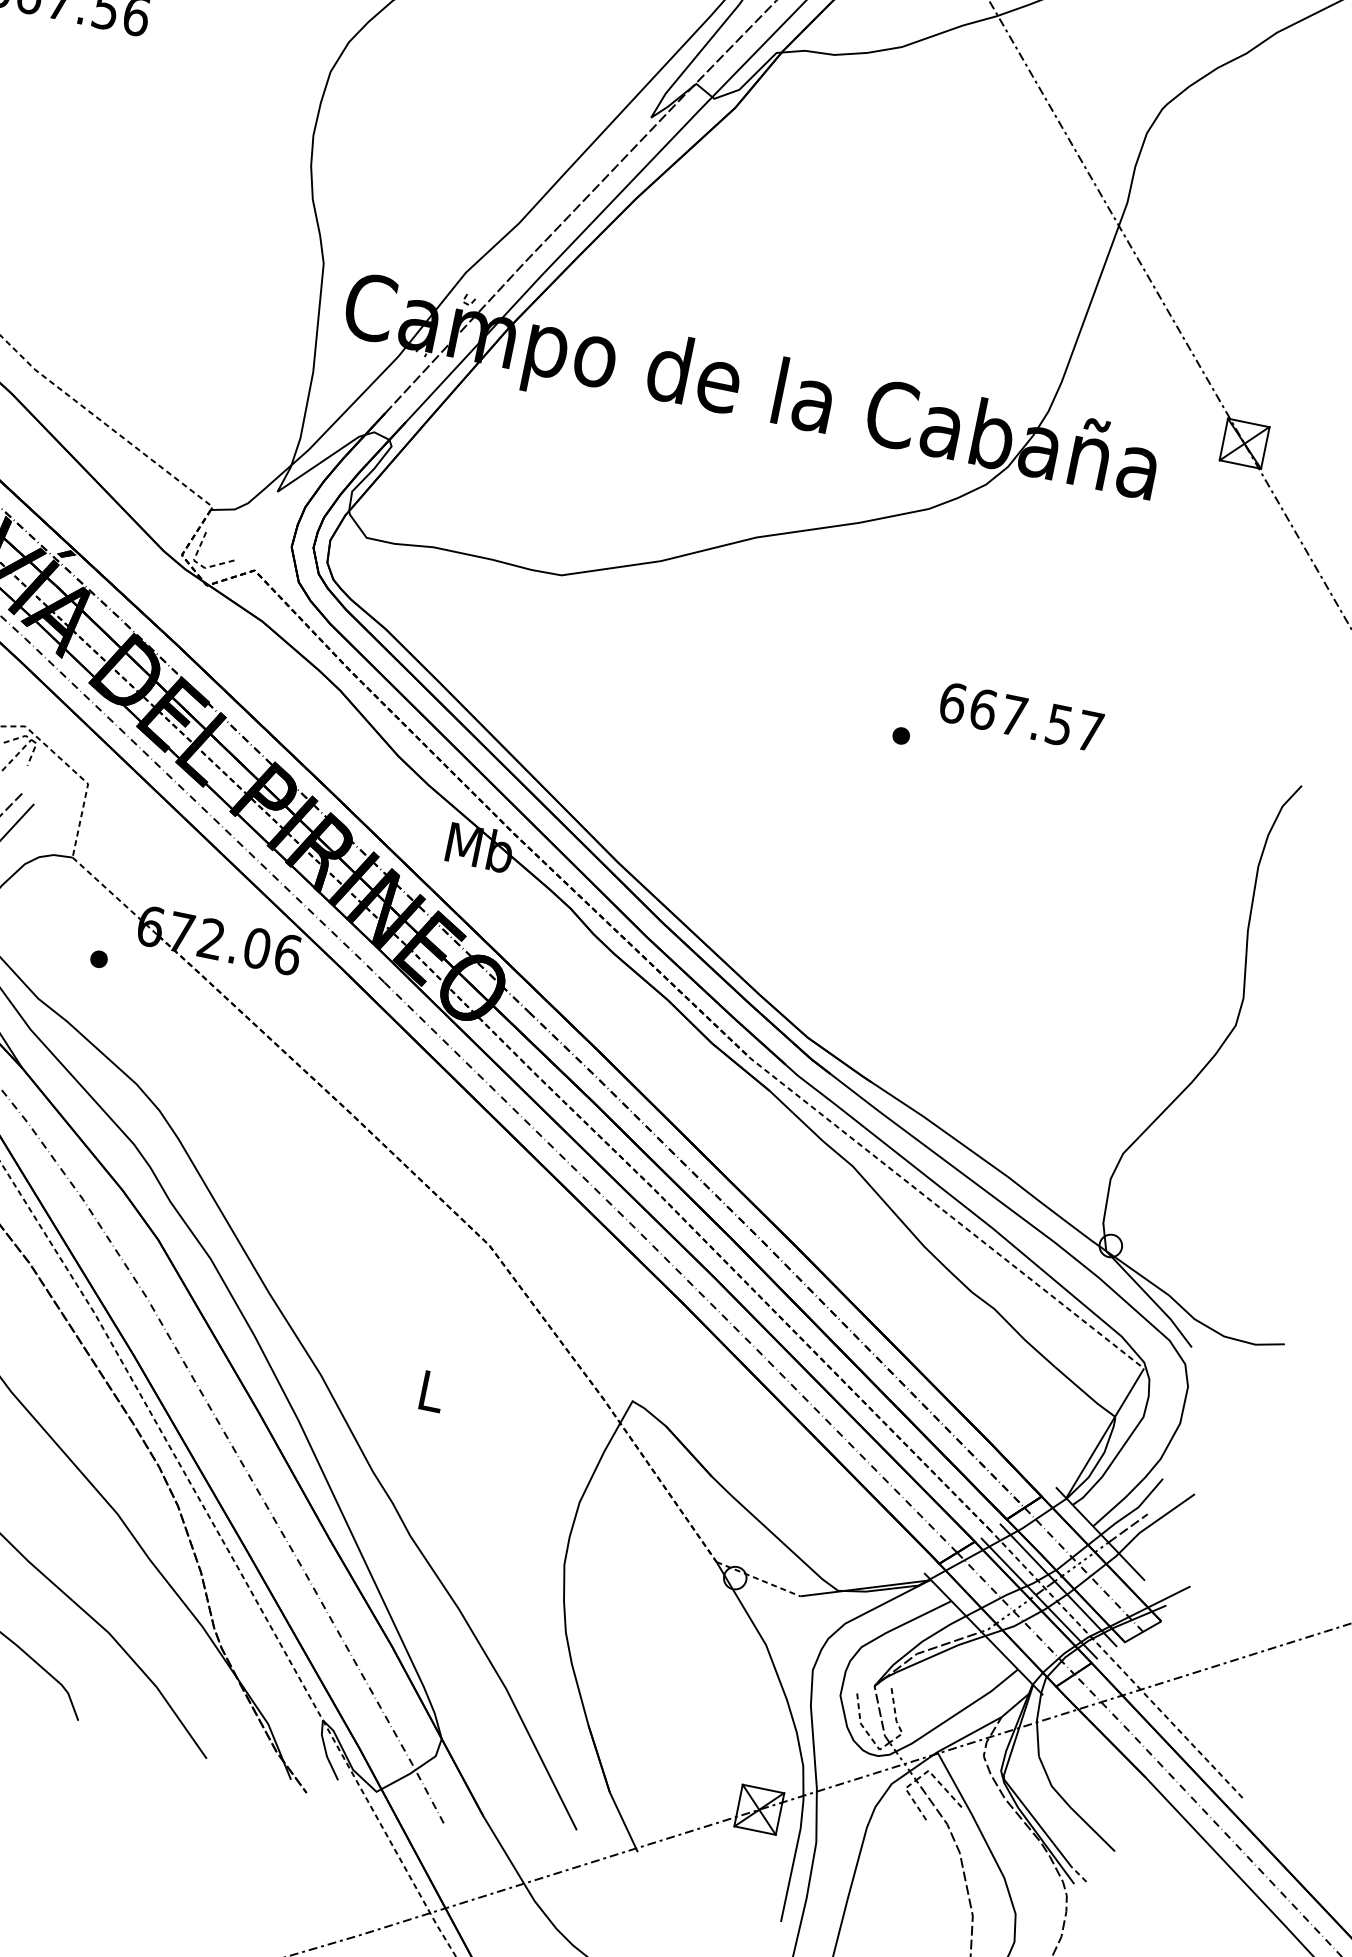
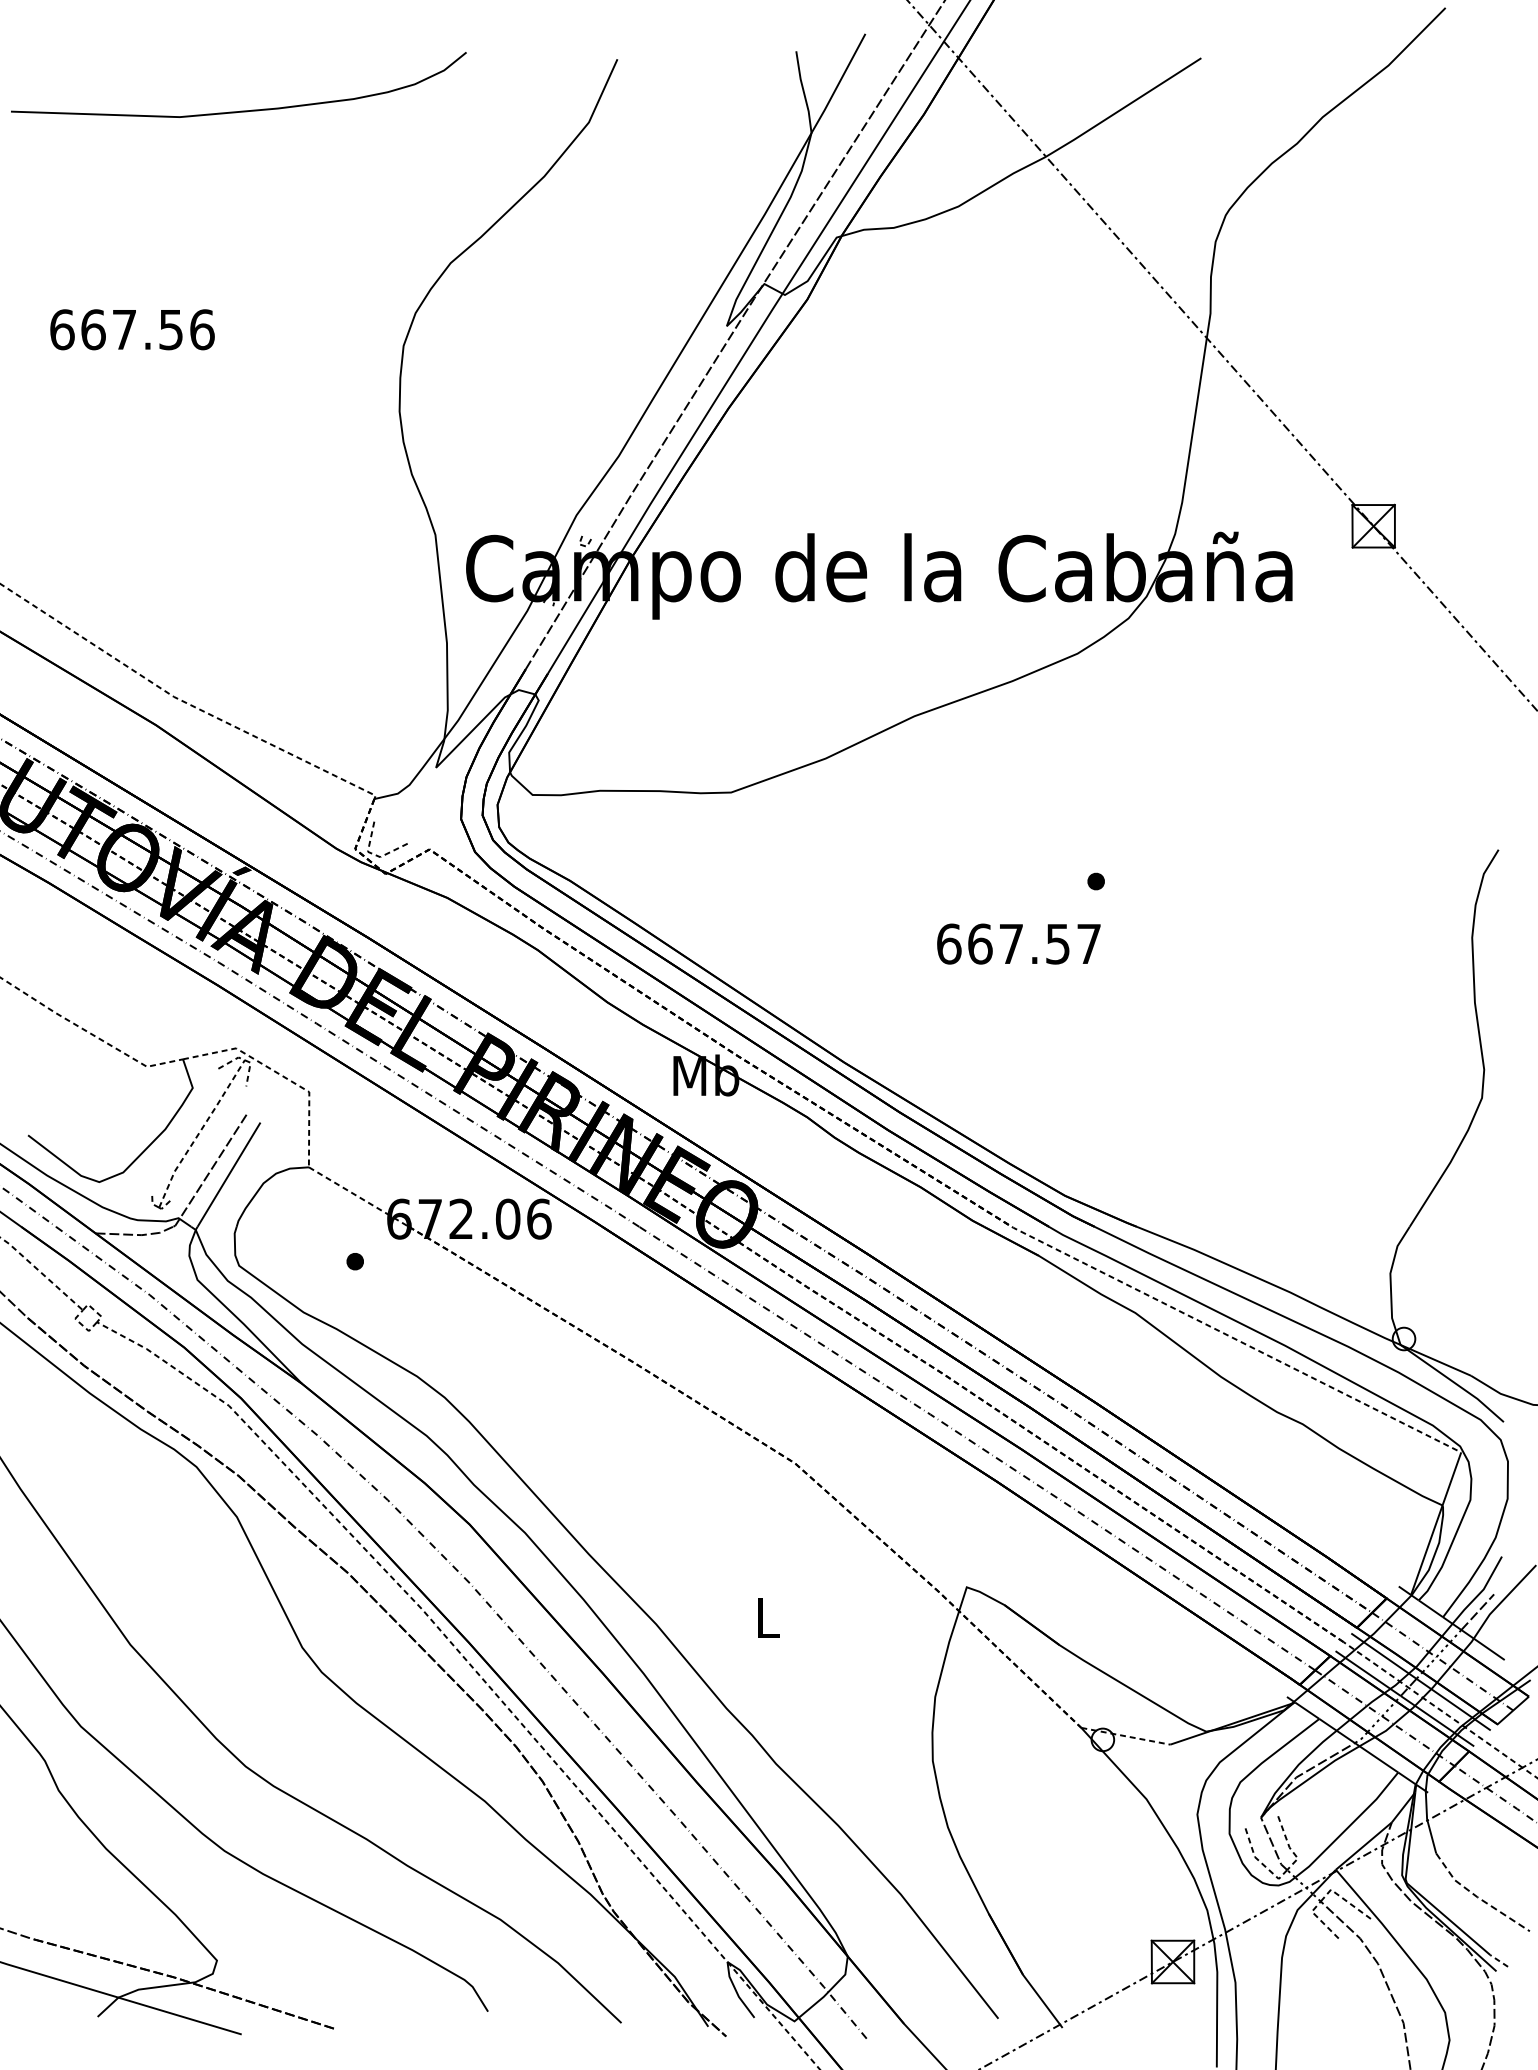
text: (1020, 716) -> (1018, 943), moved
line: (1070, 1807) -> (1477, 1897), solid -> dashed

